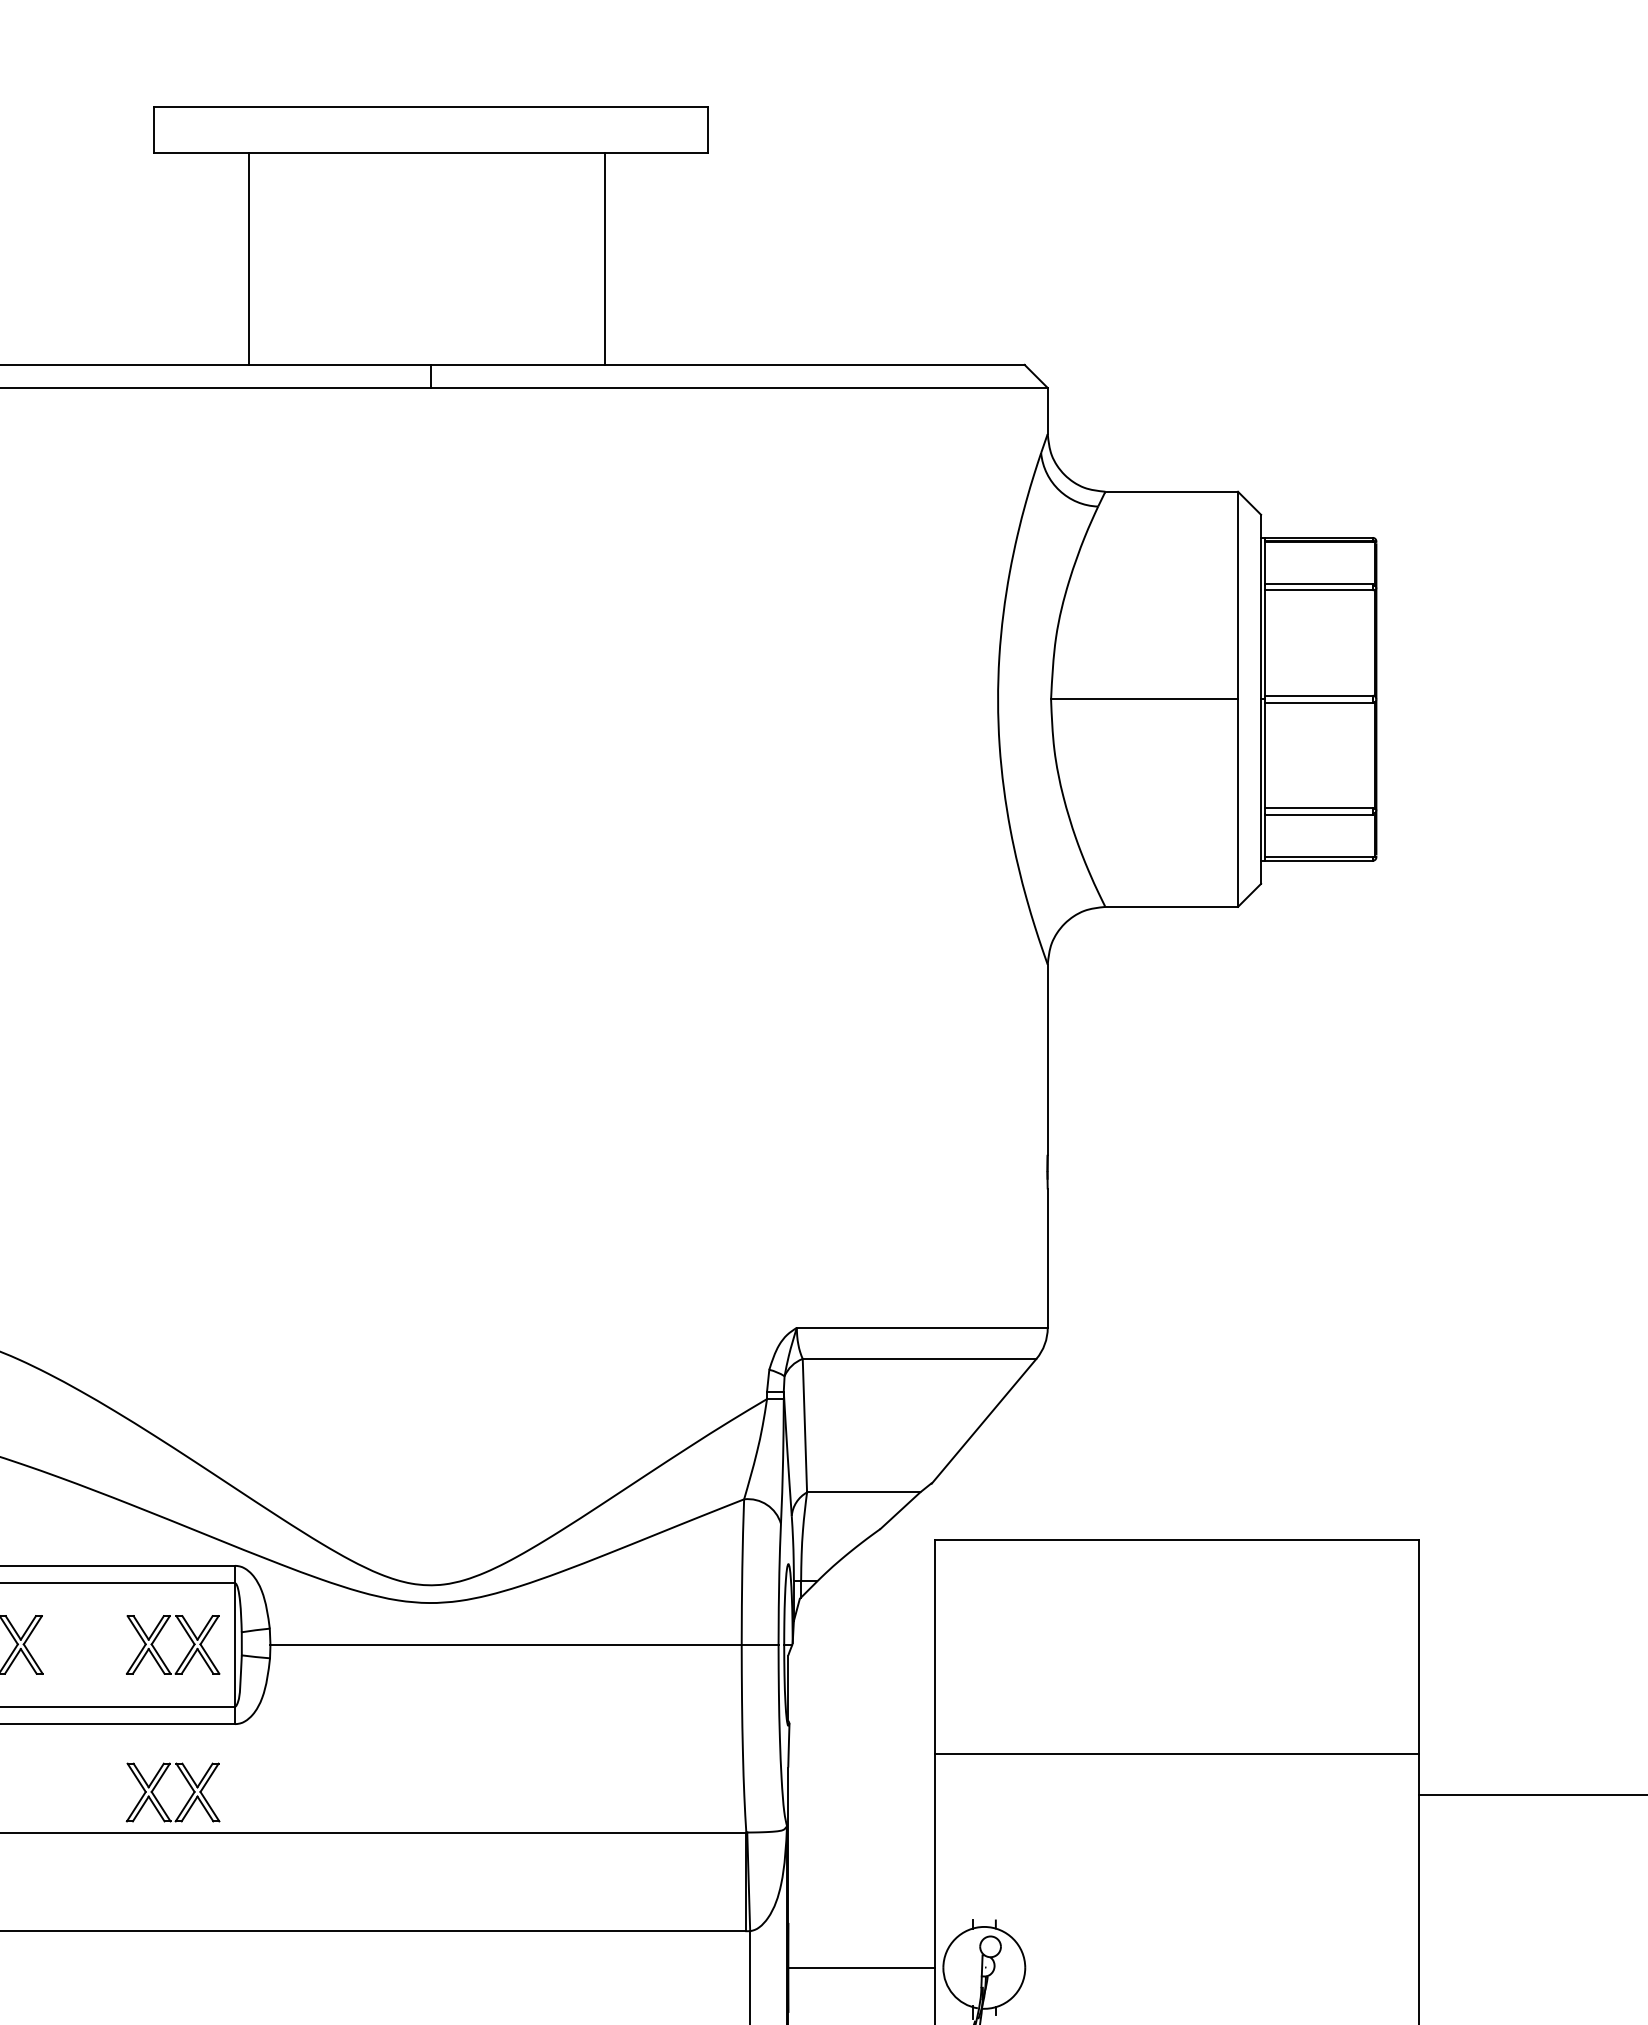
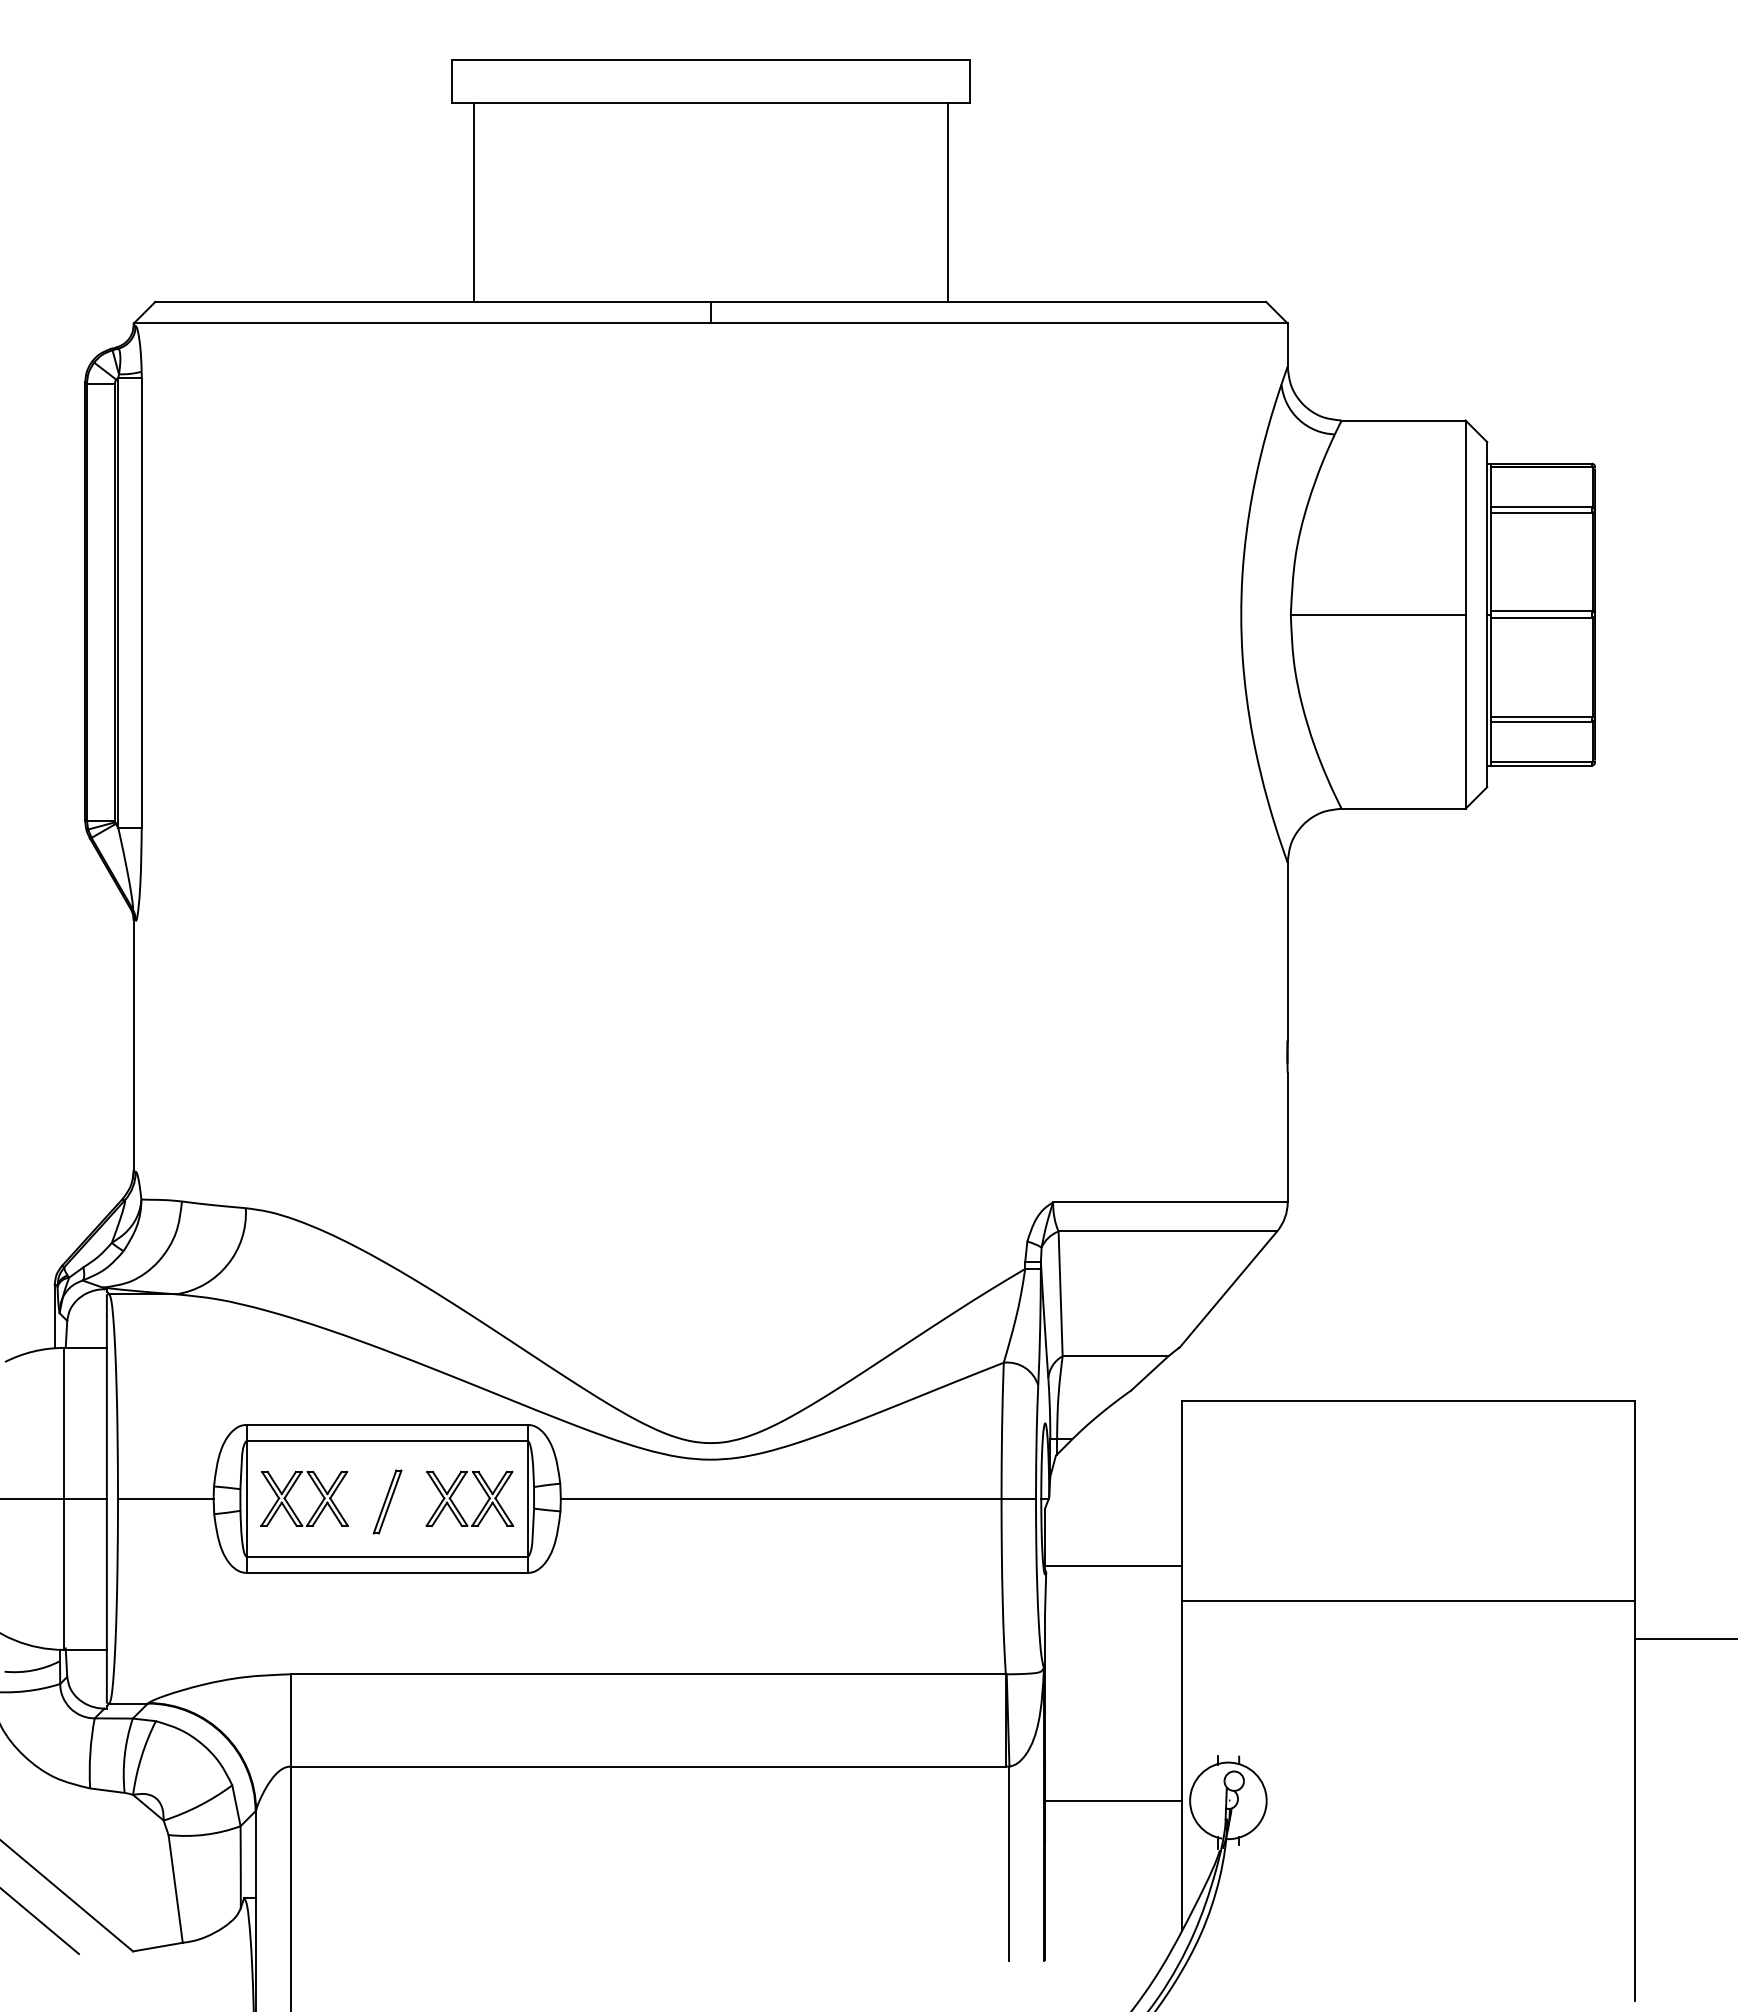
line: (248, 258) -> (473, 202), moved
line: (605, 258) -> (948, 202), moved
part: (85, 1647) -> (387, 1501), added
line: (861, 1716) -> (1113, 1565), added
part: (158, 1800) -> (456, 1644), removed

